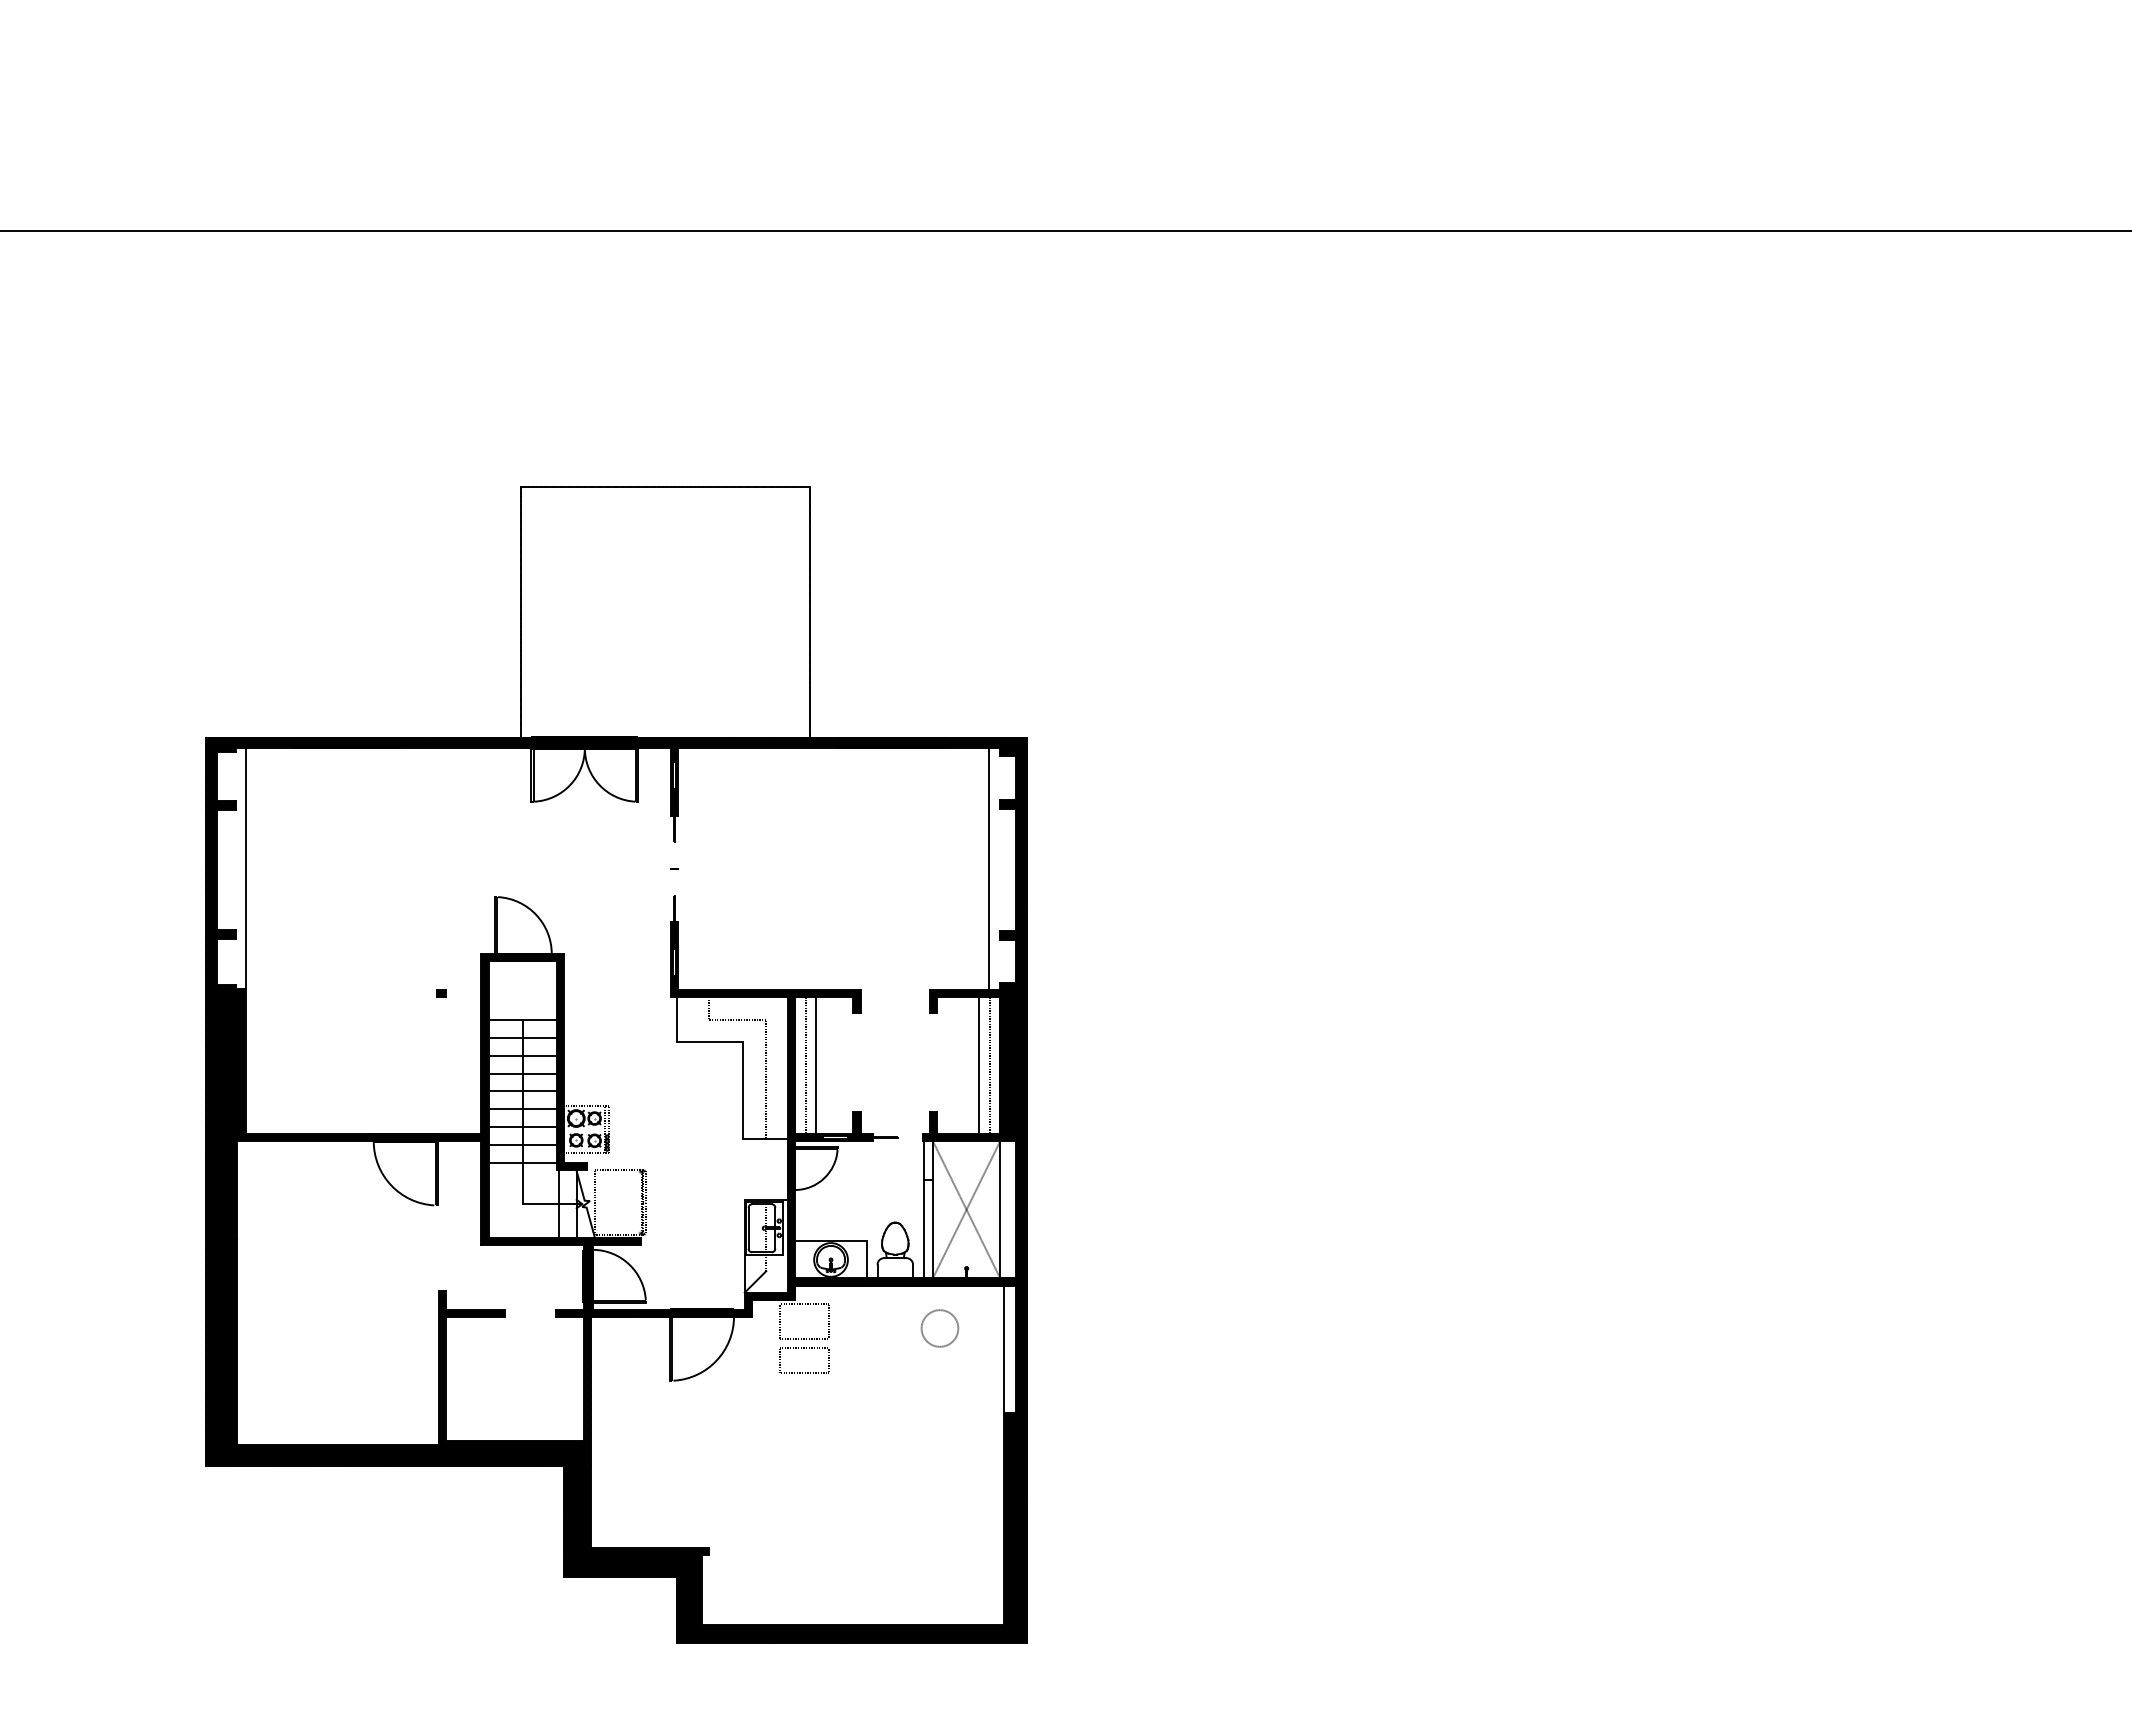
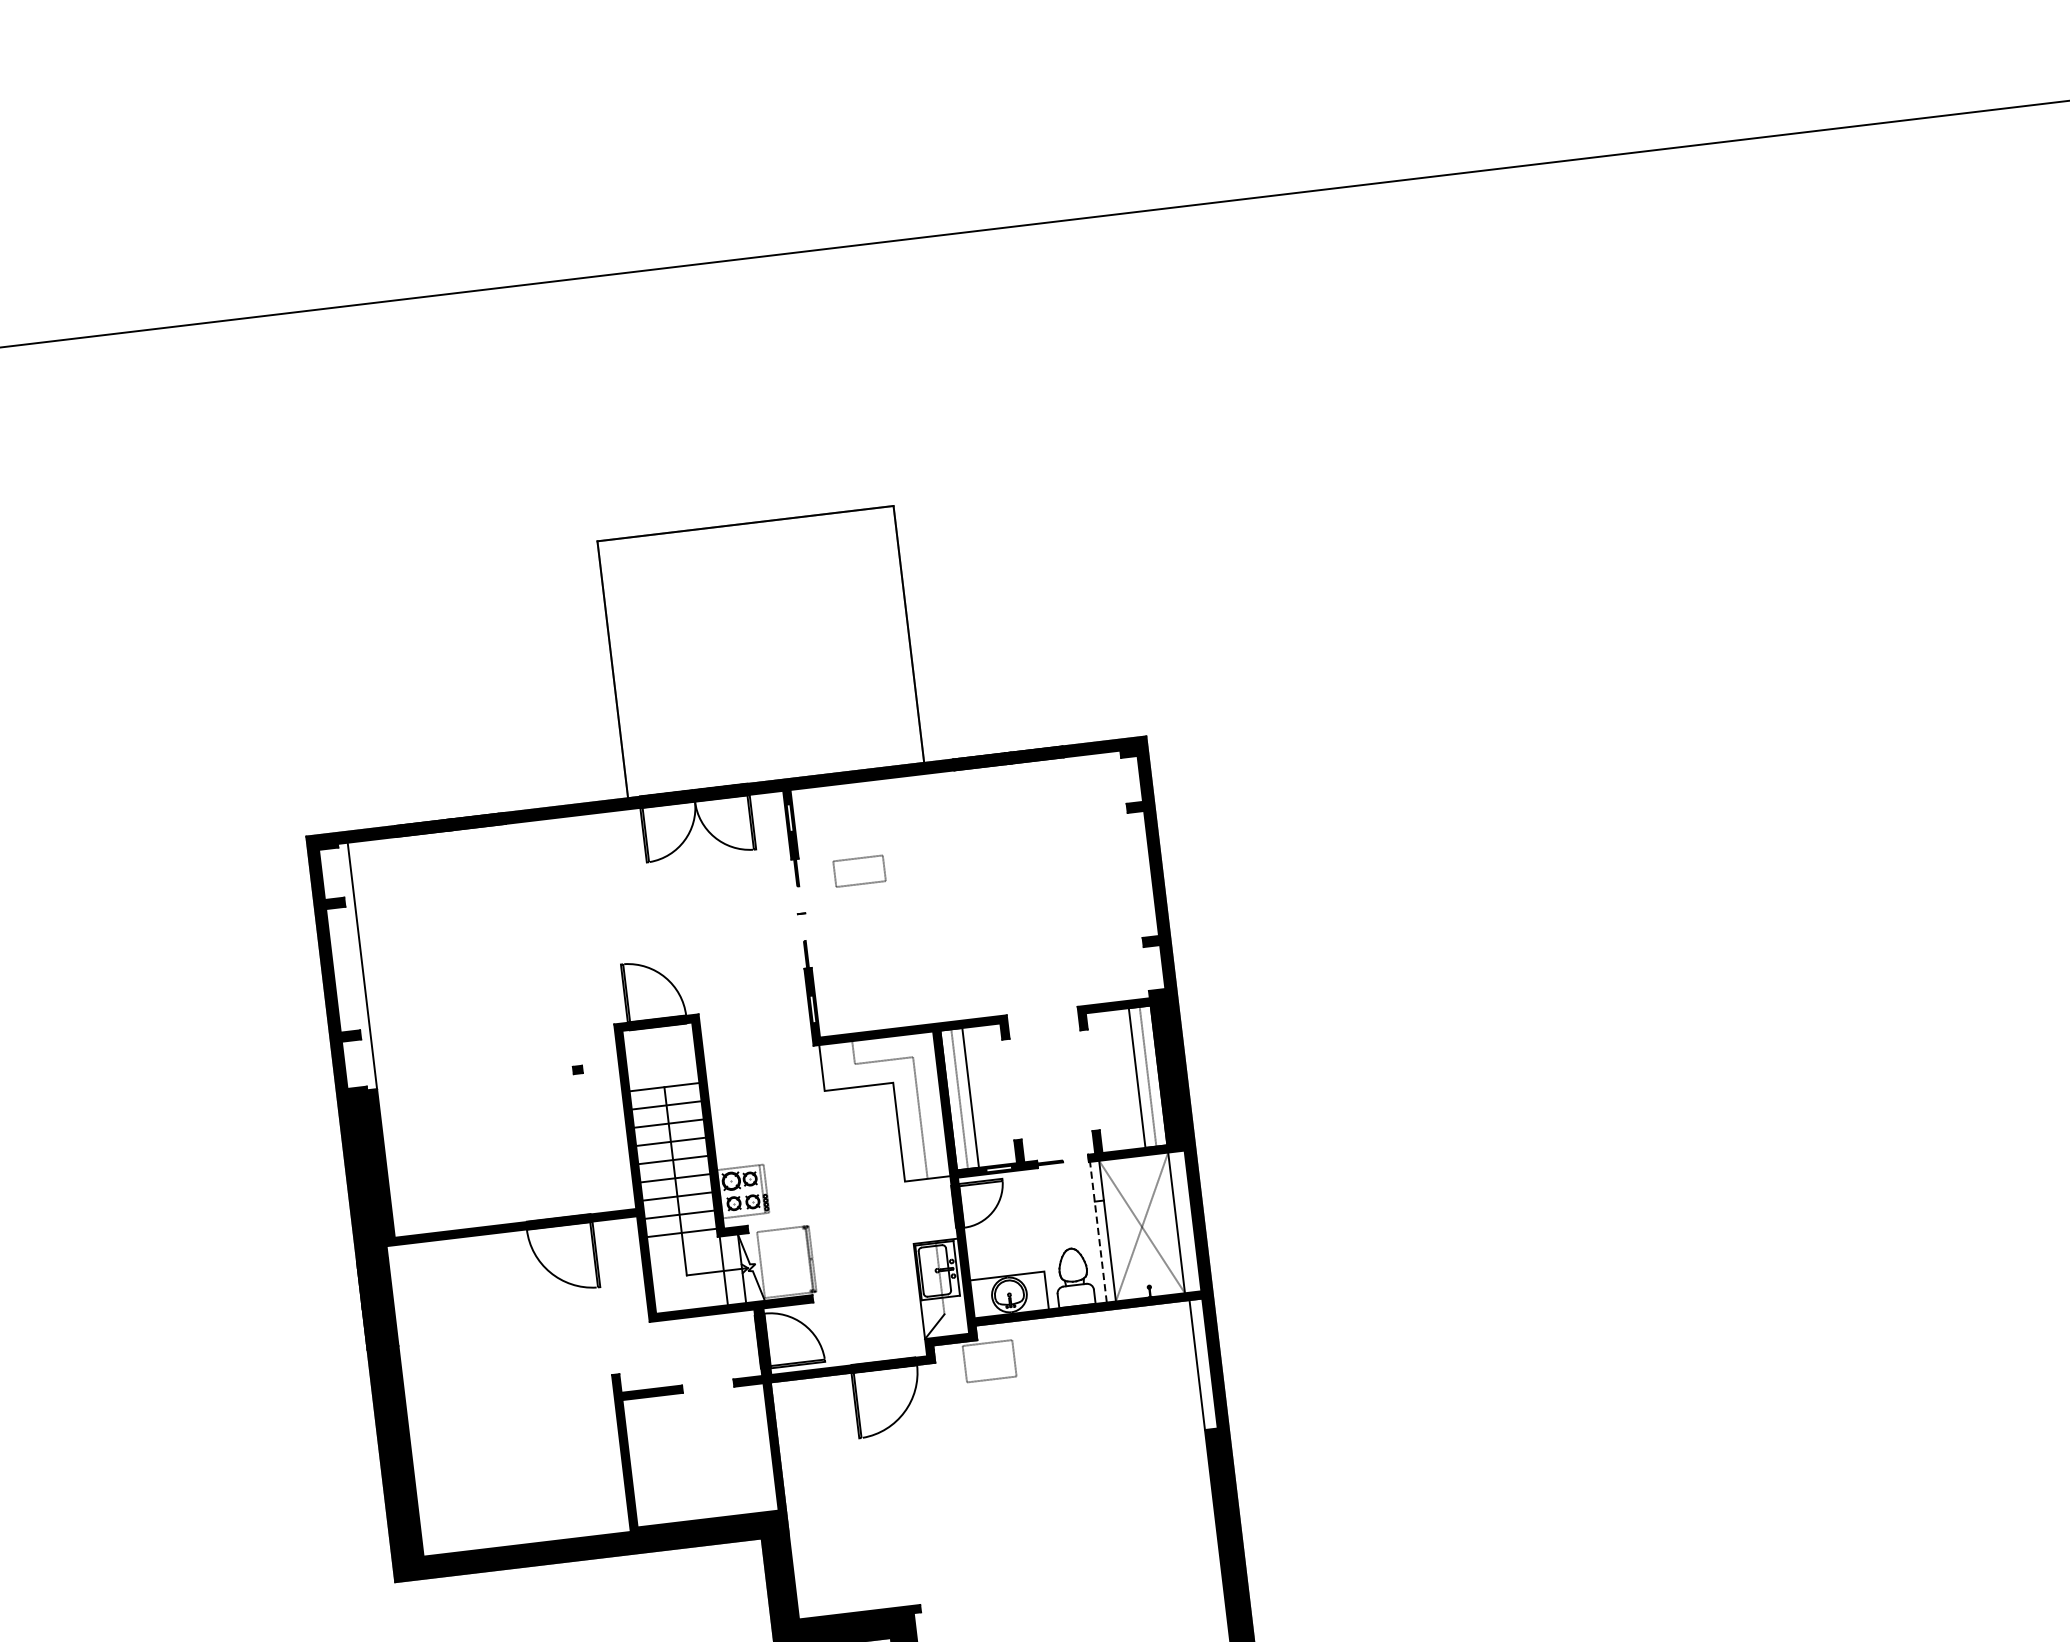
line: (989, 869) -> (1123, 875), removed
line: (923, 1209) -> (1097, 1232), solid -> dashed
circle: (939, 1328) -> (1128, 1351), removed
part: (804, 1348) -> (858, 858), moved

